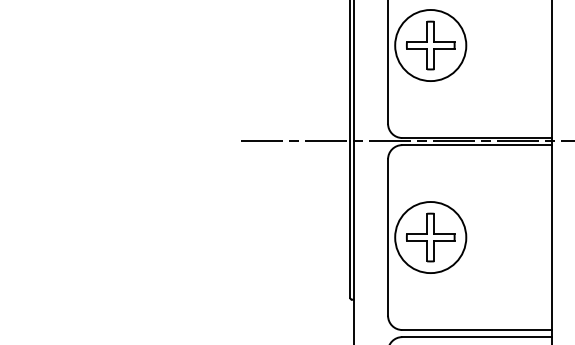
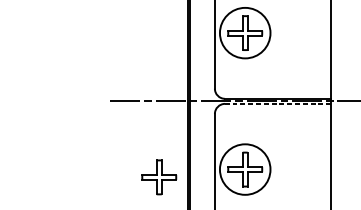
line: (477, 145) -> (278, 104), solid -> dashed
part: (309, 248) -> (159, 177), added

